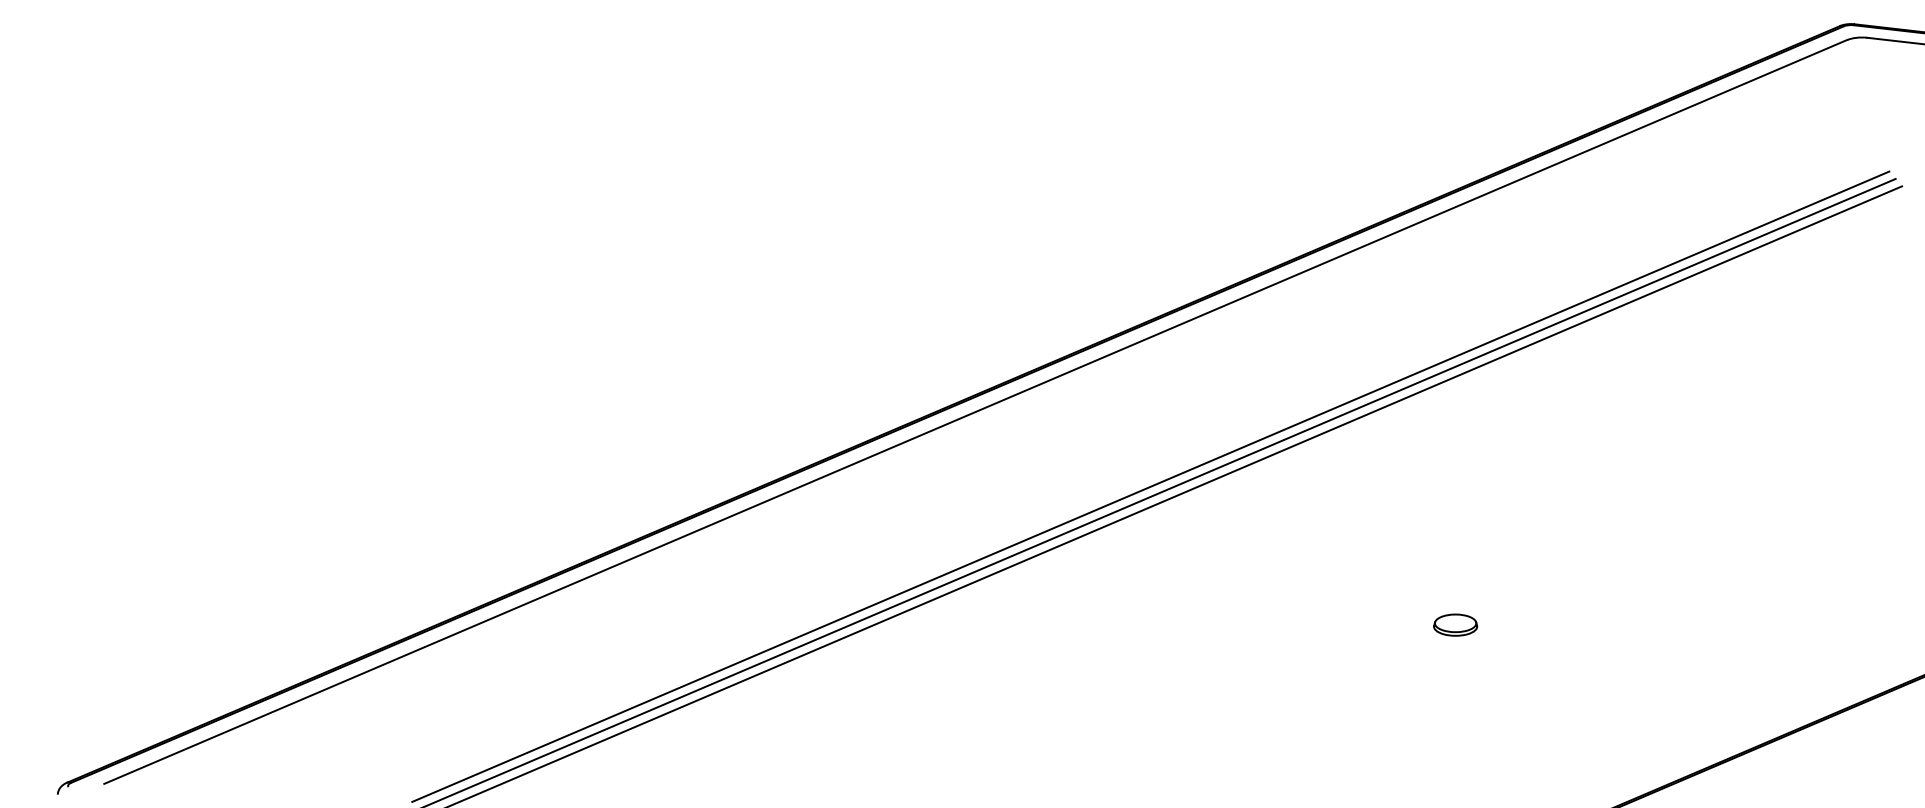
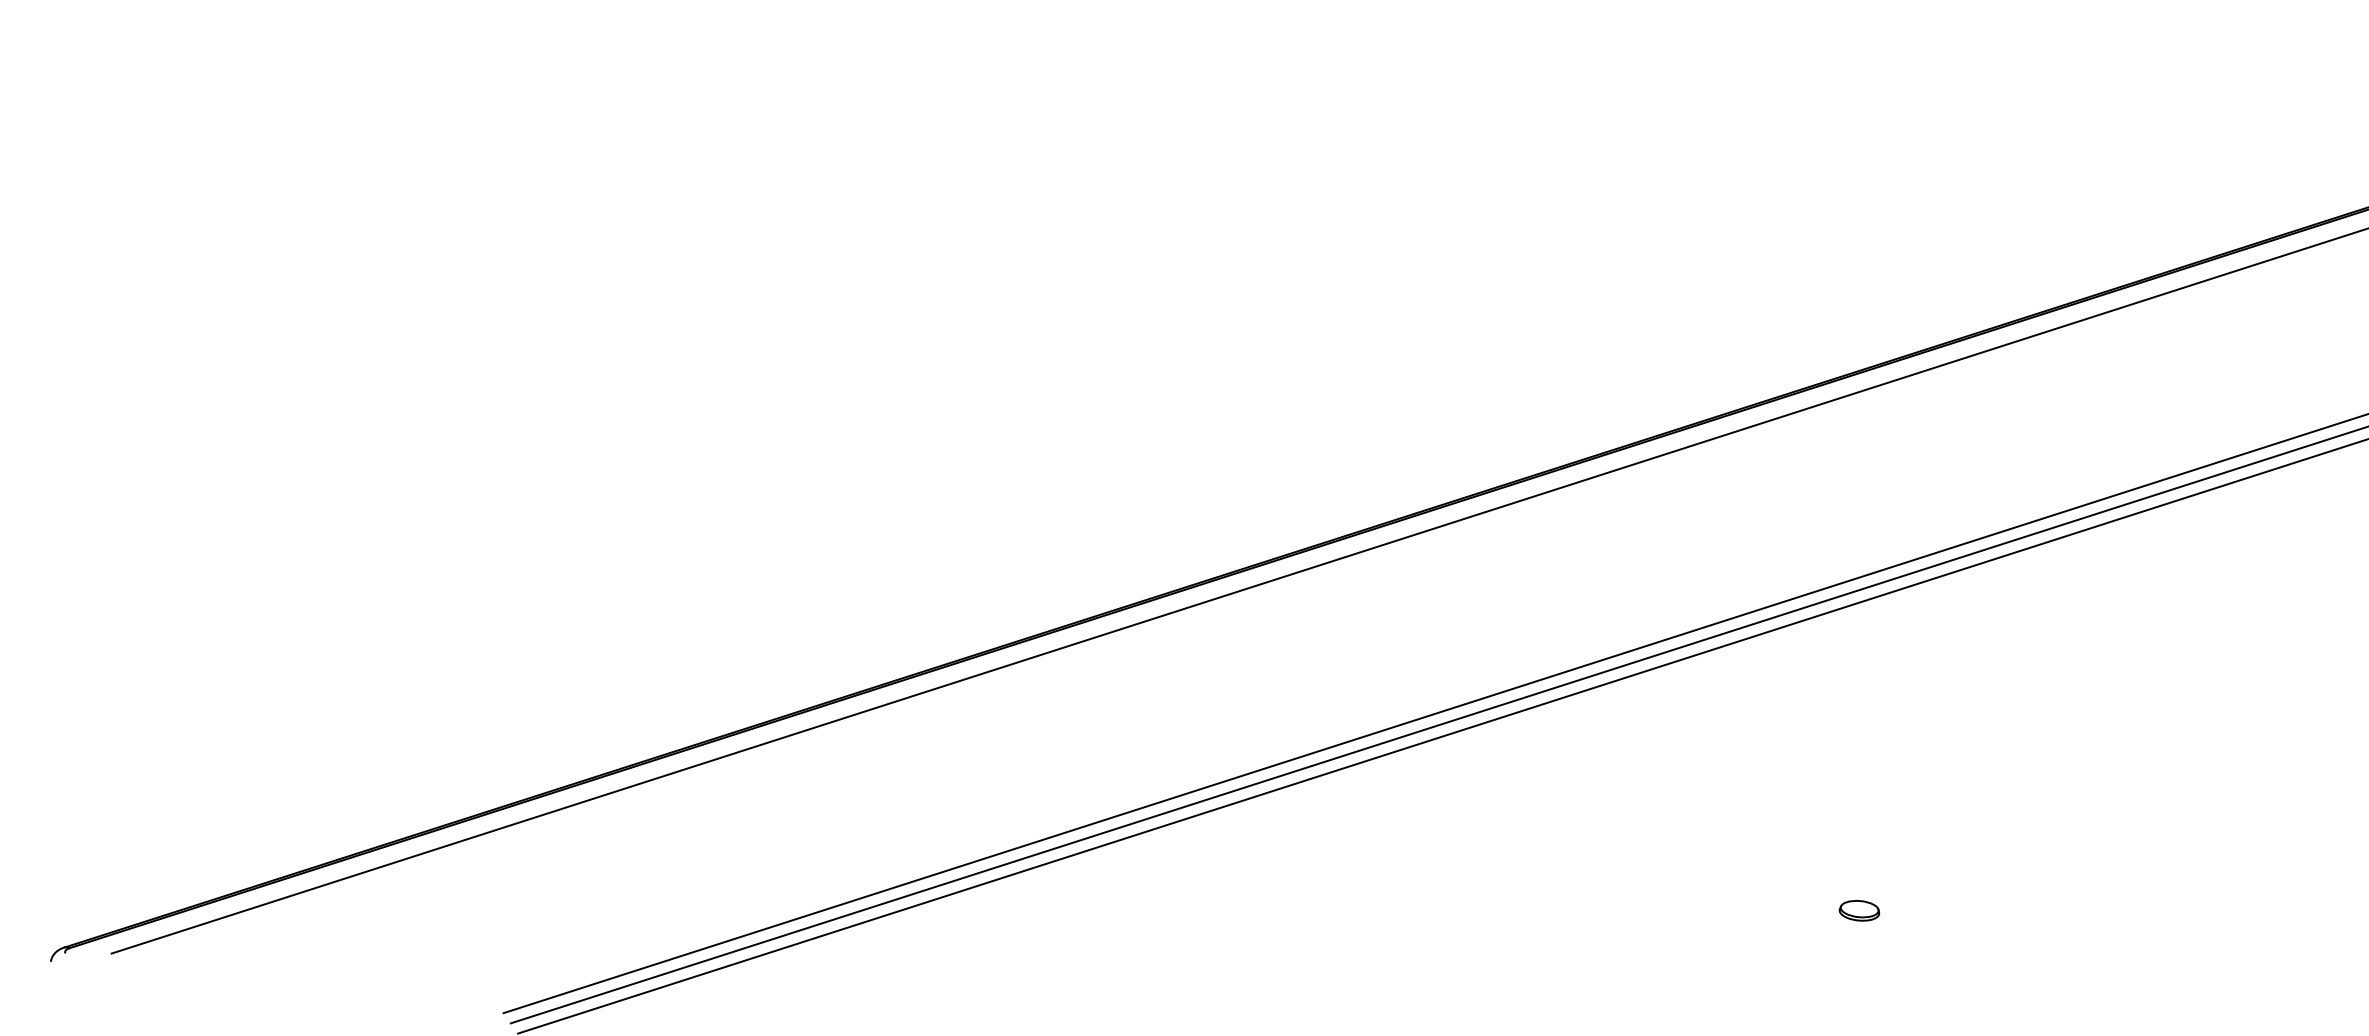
part: (1455, 624) -> (1859, 909), size x0.71

